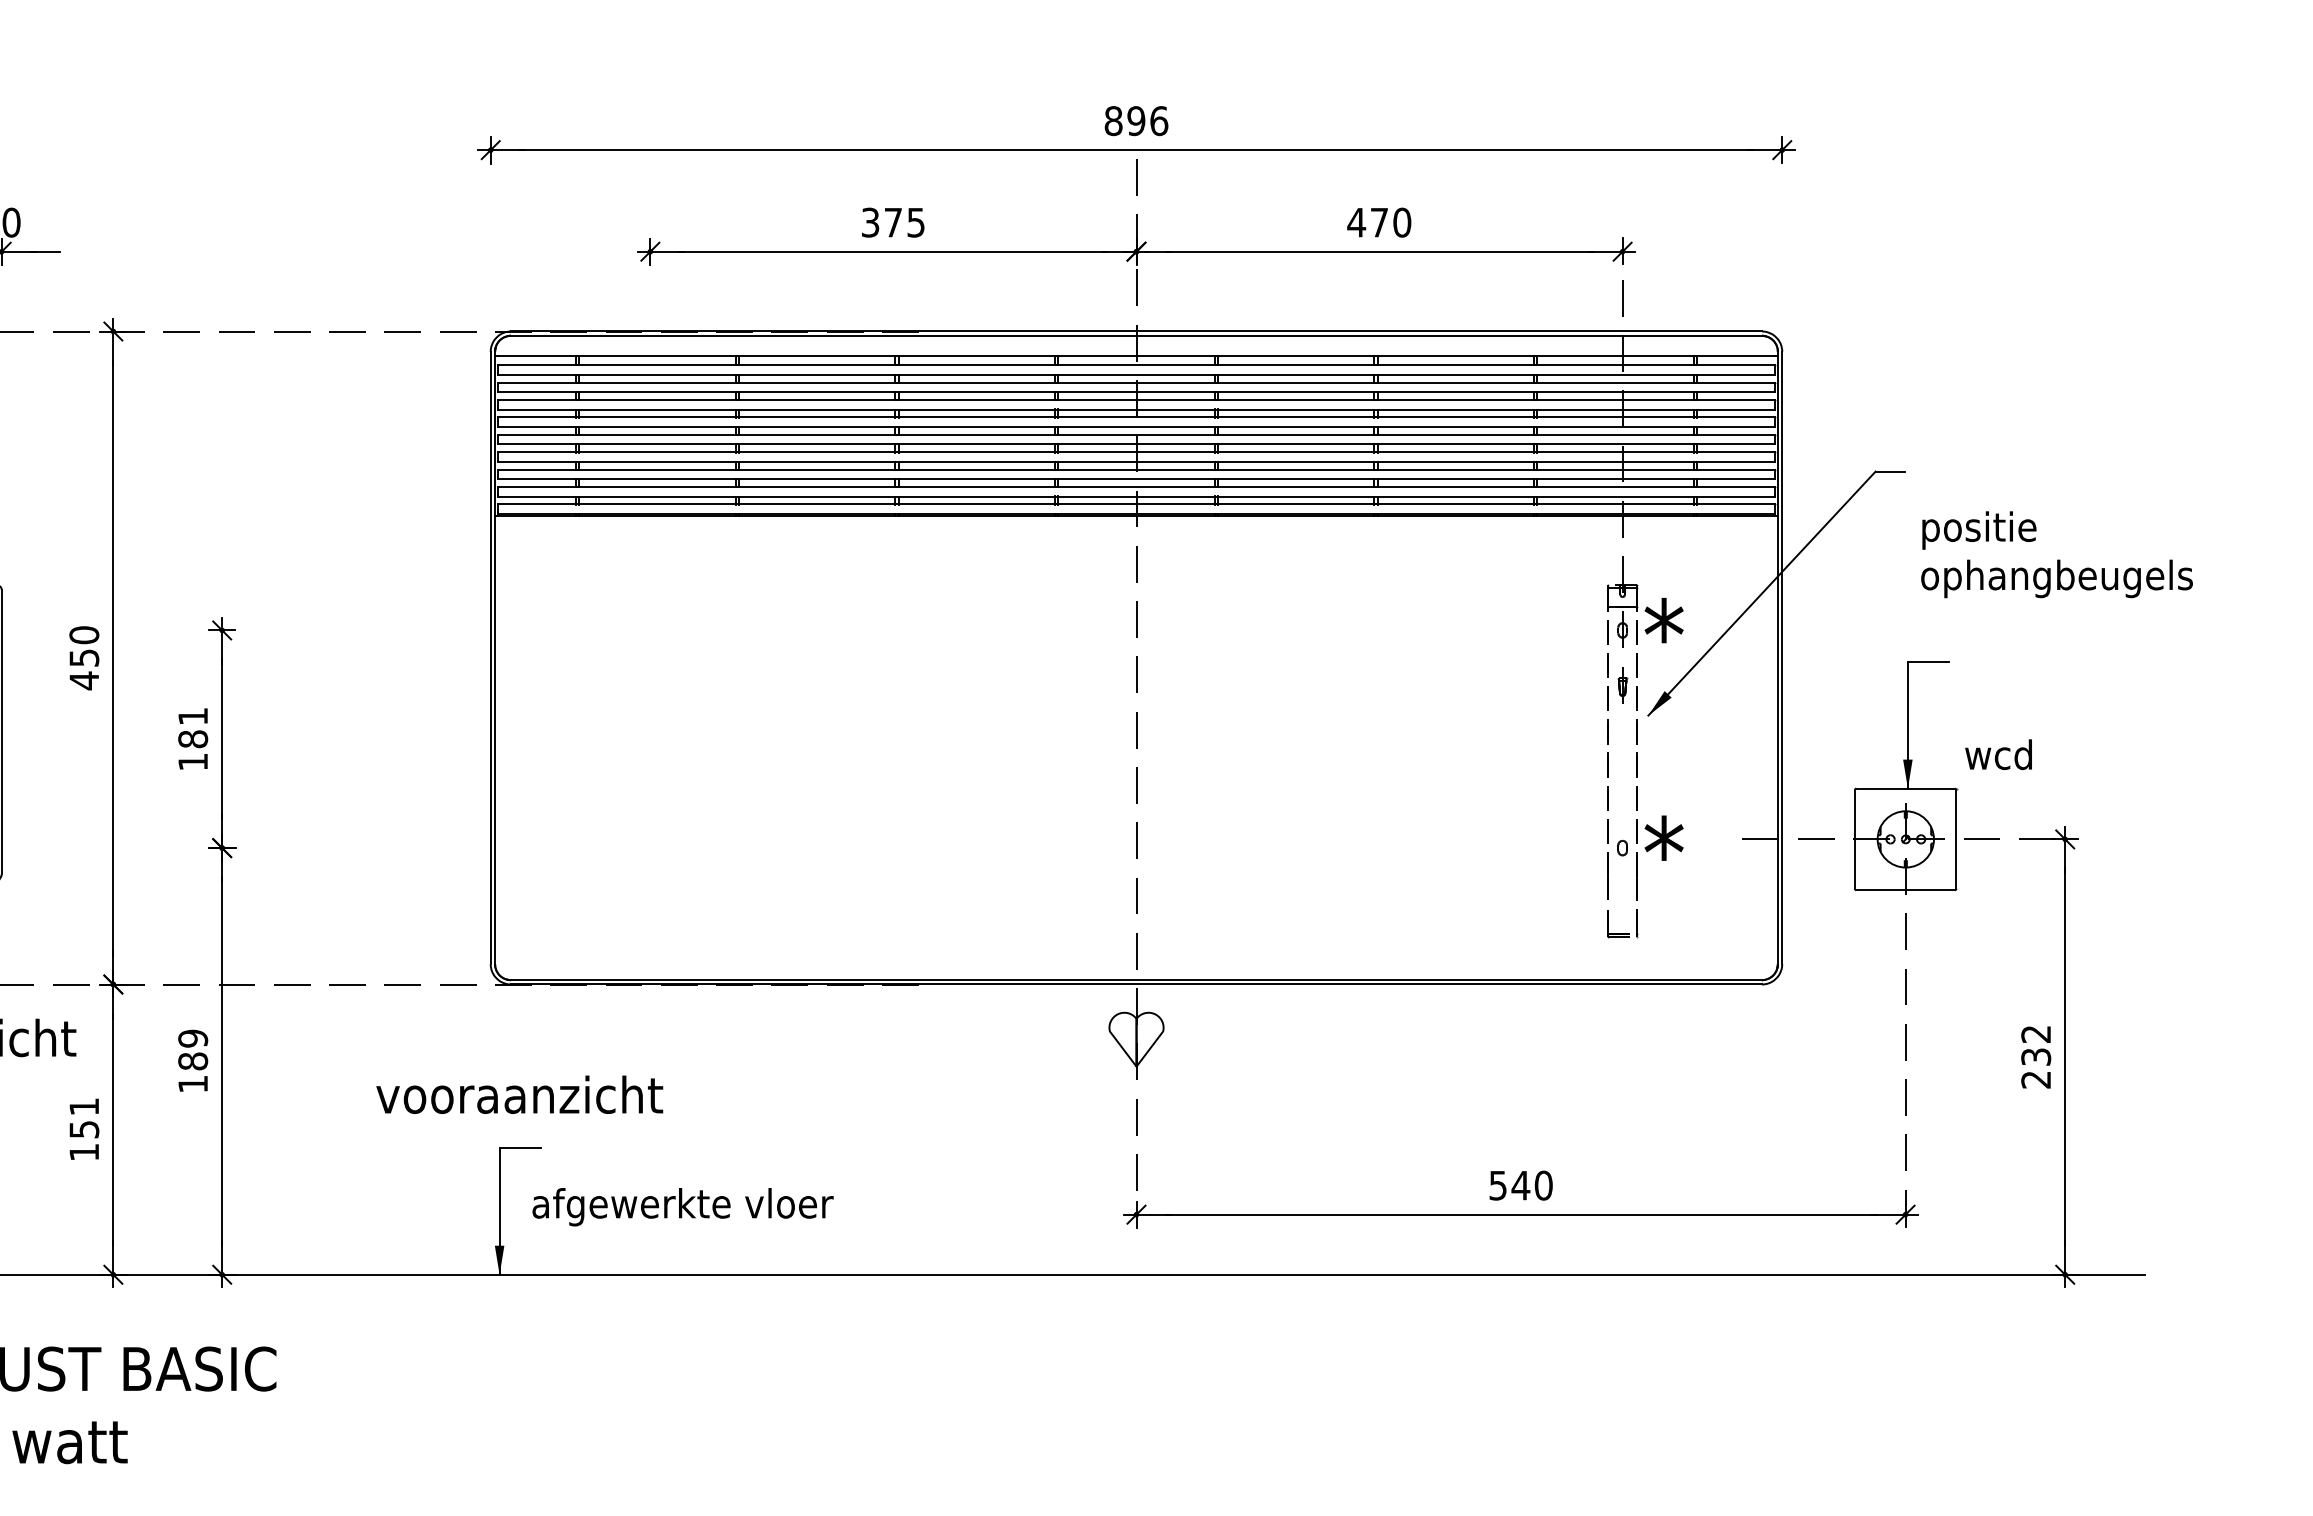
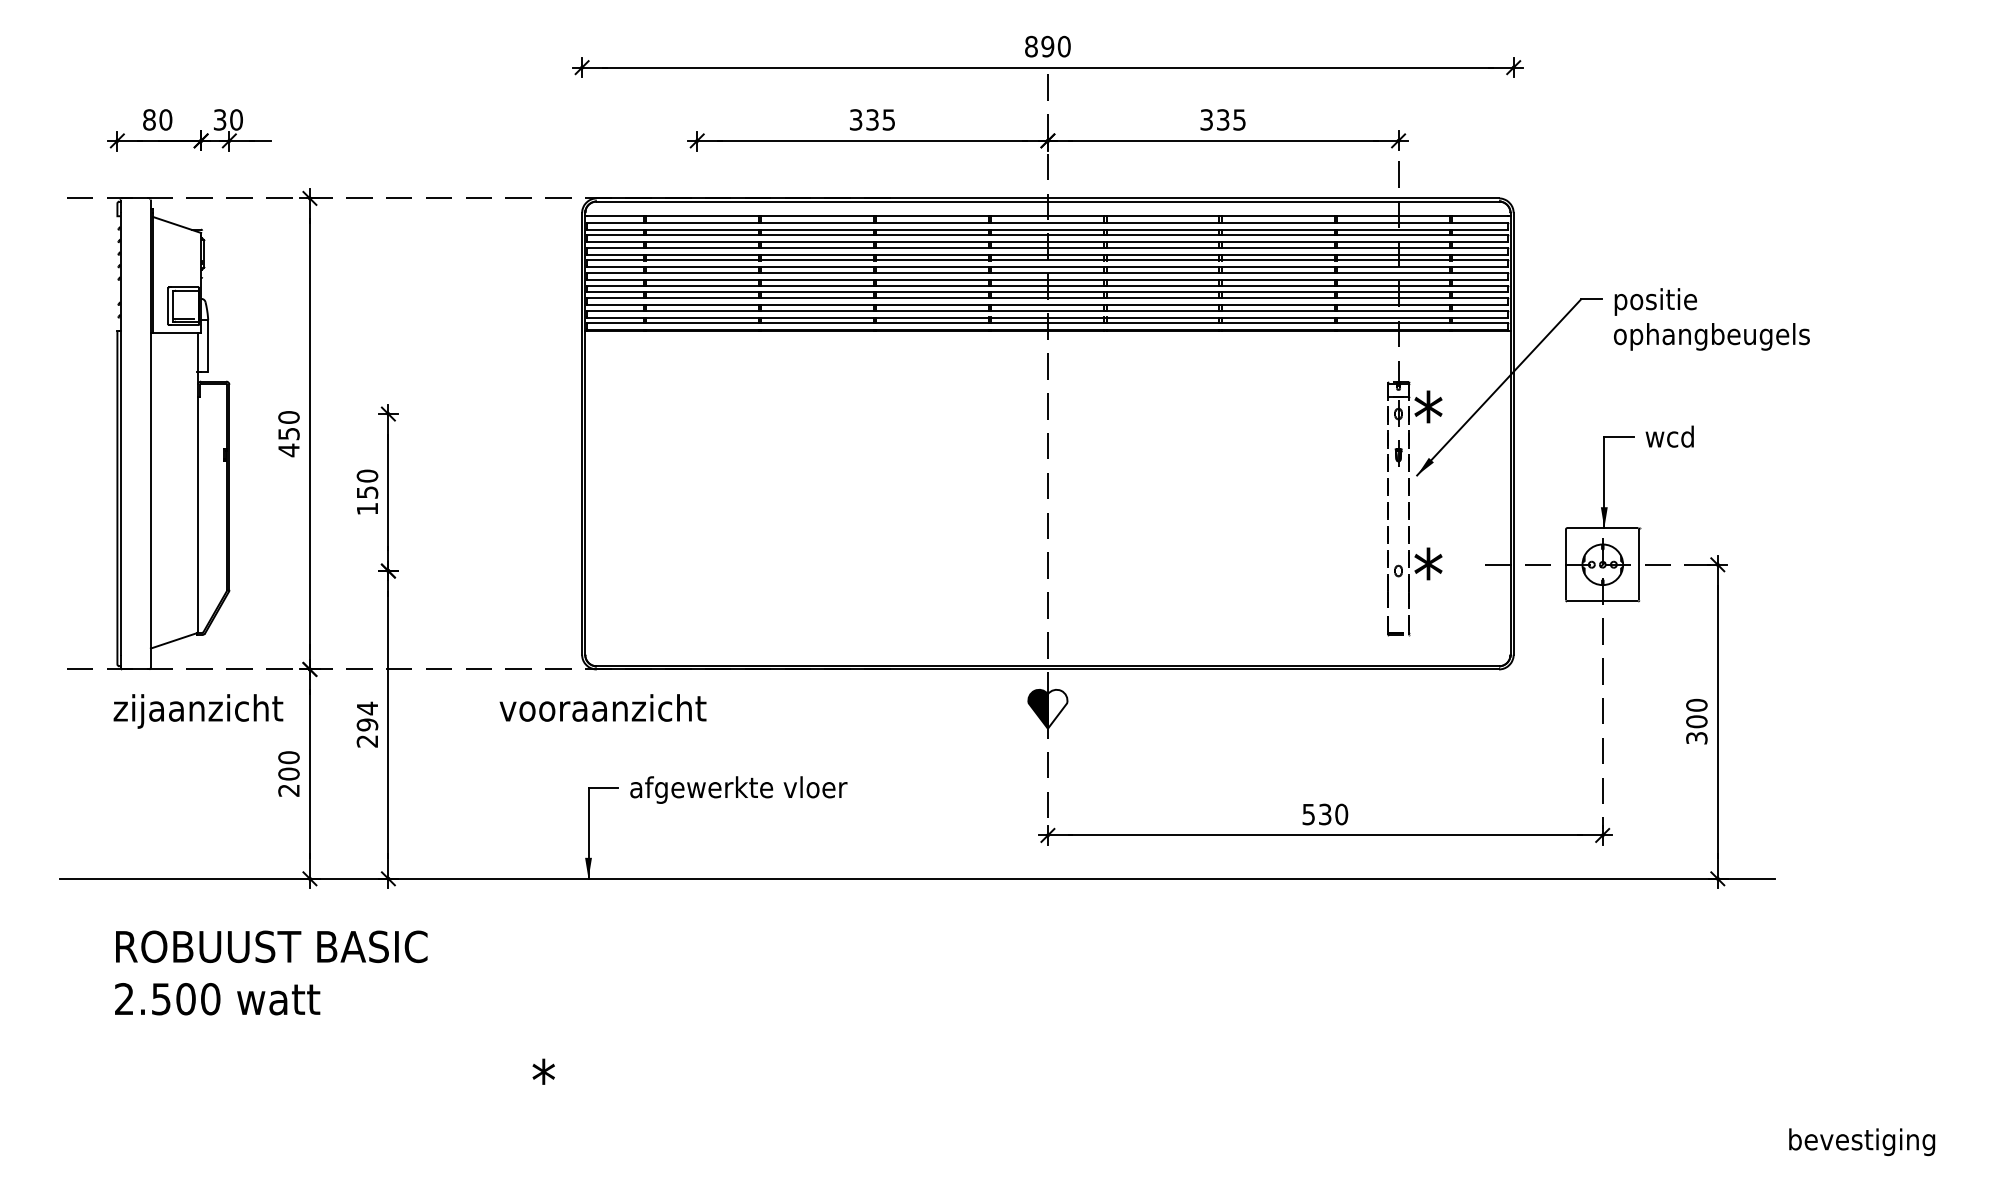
text: (1158, 120) -> (1063, 46), 896 -> 890
text: (893, 222) -> (872, 119), 375 -> 335
text: (1378, 222) -> (1222, 119), 470 -> 335
text: (2056, 554) -> (1711, 319), moved
text: (193, 726) -> (367, 483), 181 -> 150
text: (1998, 754) -> (1669, 436), moved
fill: (1122, 1038) -> (1037, 708), added
text: (2035, 1056) -> (1696, 721), 232 -> 300
text: (193, 1060) -> (367, 724), 189 -> 294
text: (518, 1094) -> (602, 707), moved
text: (83, 1128) -> (288, 773), 151 -> 200
text: (1519, 1185) -> (1324, 814), 540 -> 530
text: (682, 1206) -> (738, 789), moved

